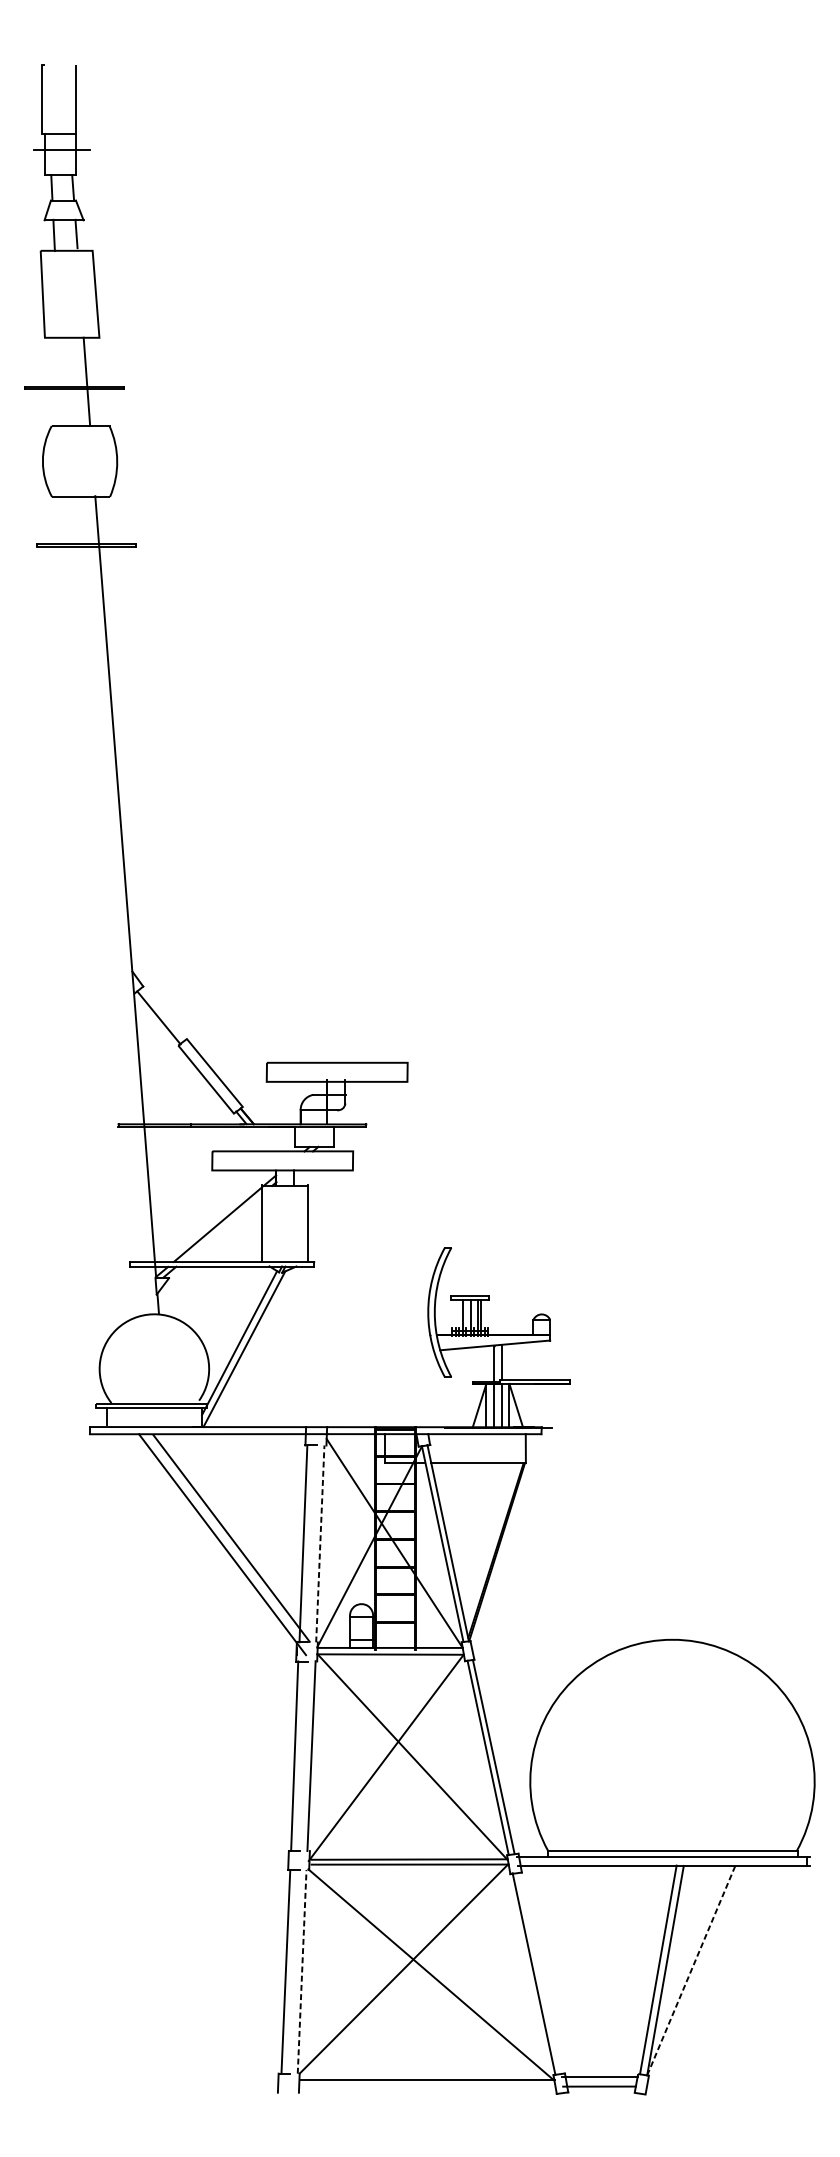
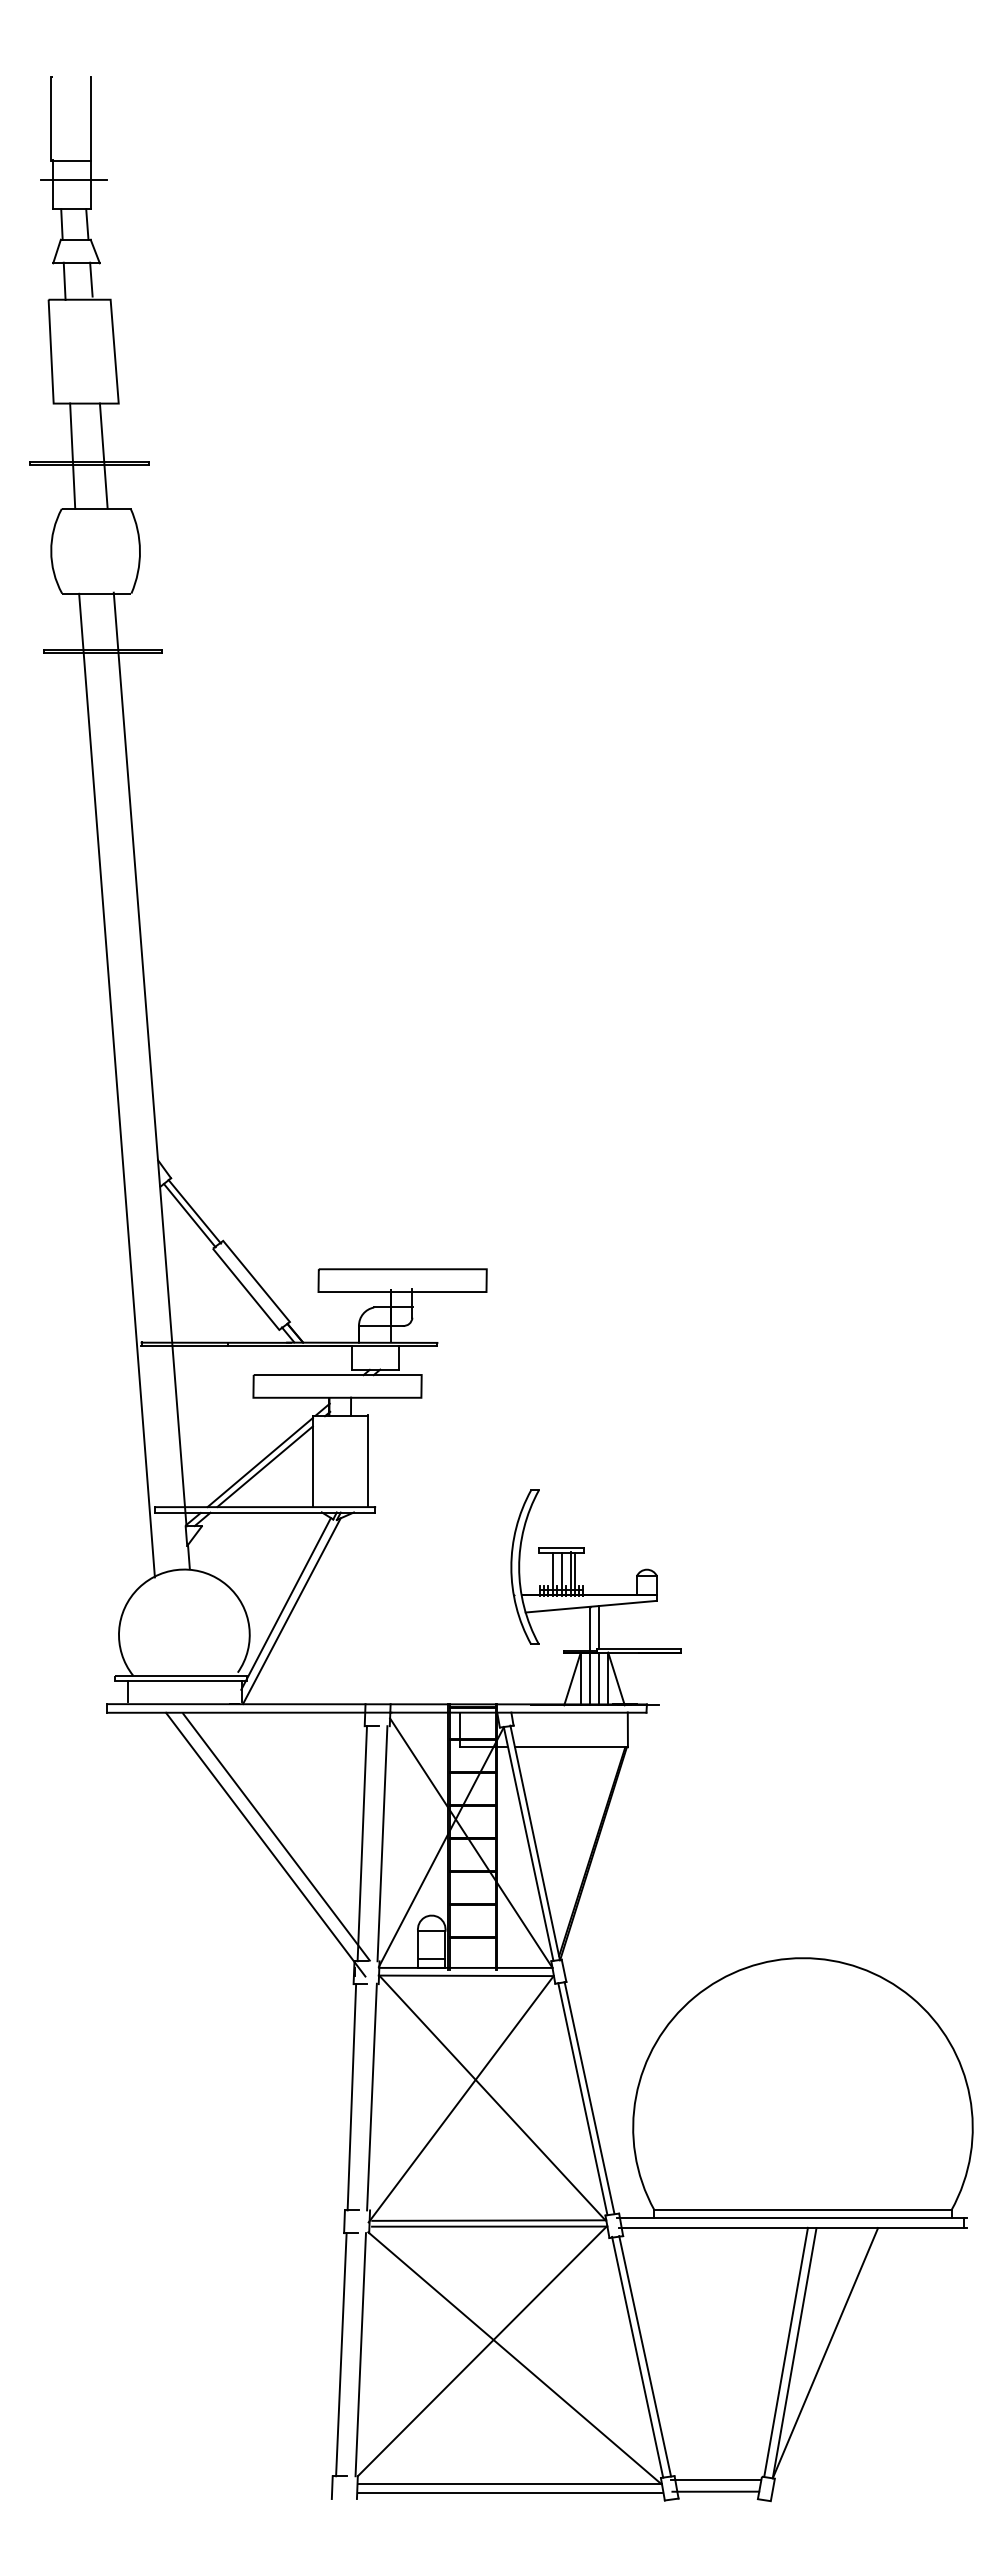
line: (60, 381) -> (72, 455), added
line: (97, 908) -> (116, 1085), added
line: (162, 1014) -> (194, 1211), added
line: (221, 1227) -> (264, 1466), added
line: (320, 1543) -> (382, 1843), dashed -> solid
line: (691, 1970) -> (825, 2353), dashed -> solid
line: (301, 1971) -> (360, 2354), dashed -> solid
line: (540, 1973) -> (645, 2356), added
line: (426, 2087) -> (509, 2492), added

